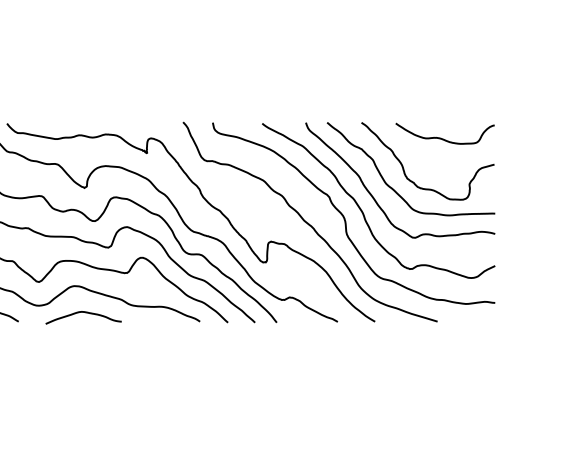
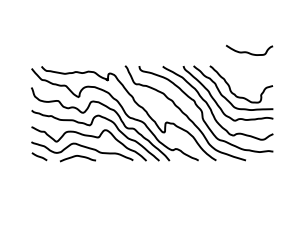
curve: (440, 136) -> (247, 51), moved

